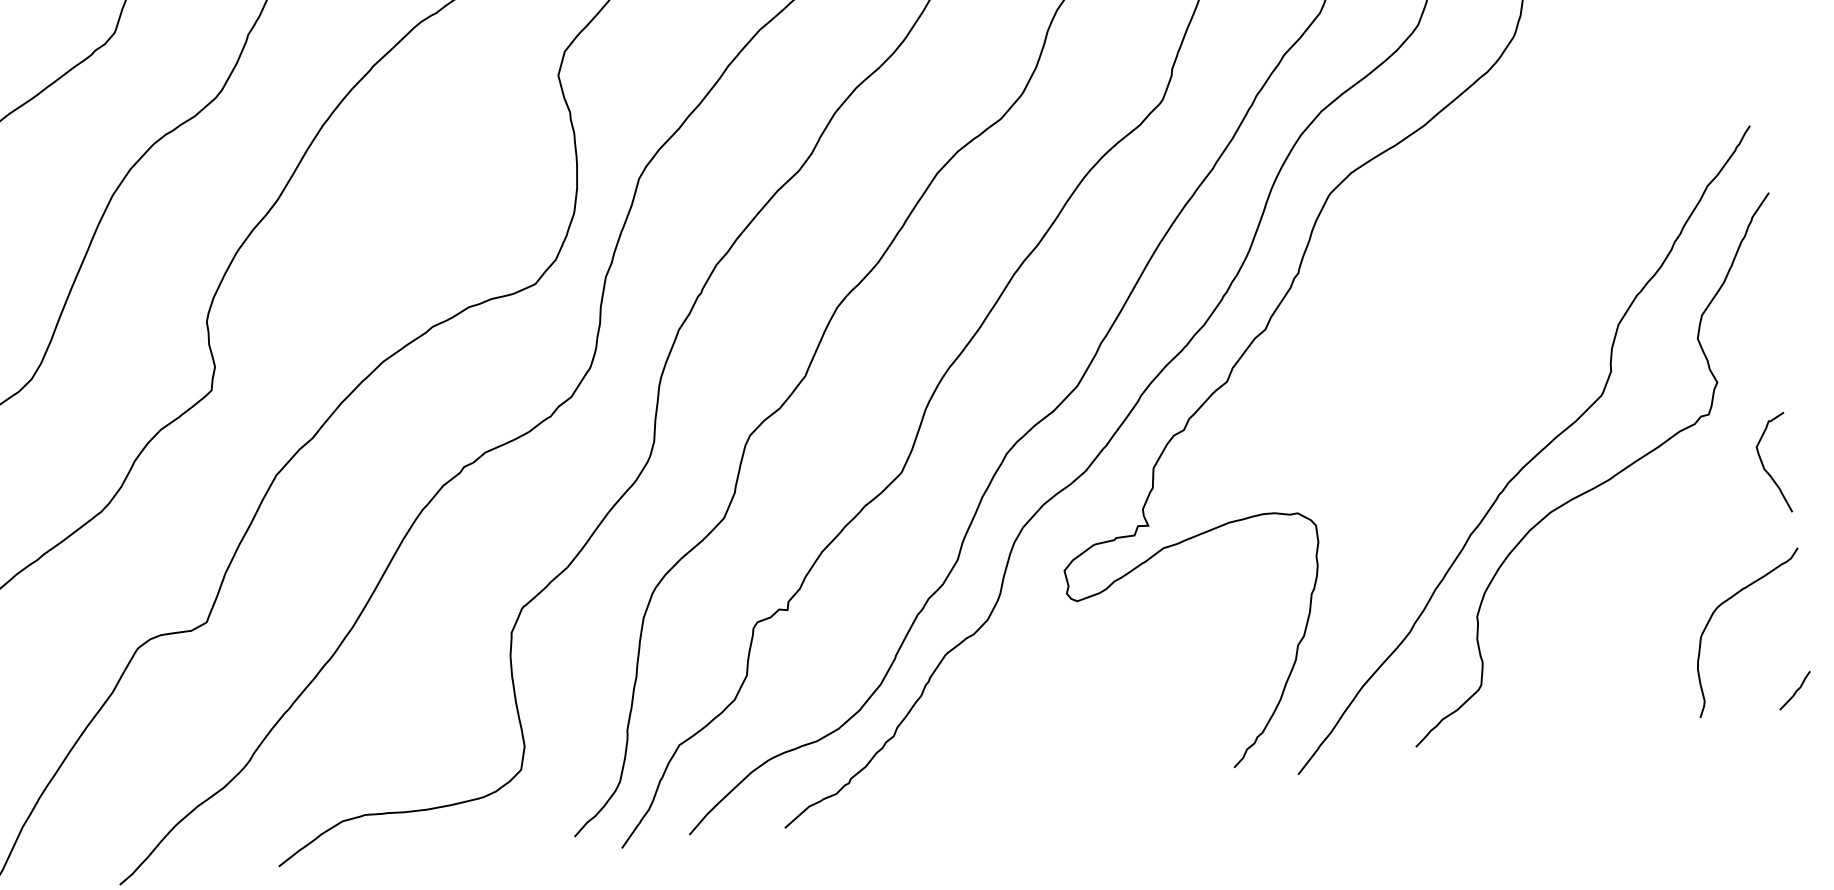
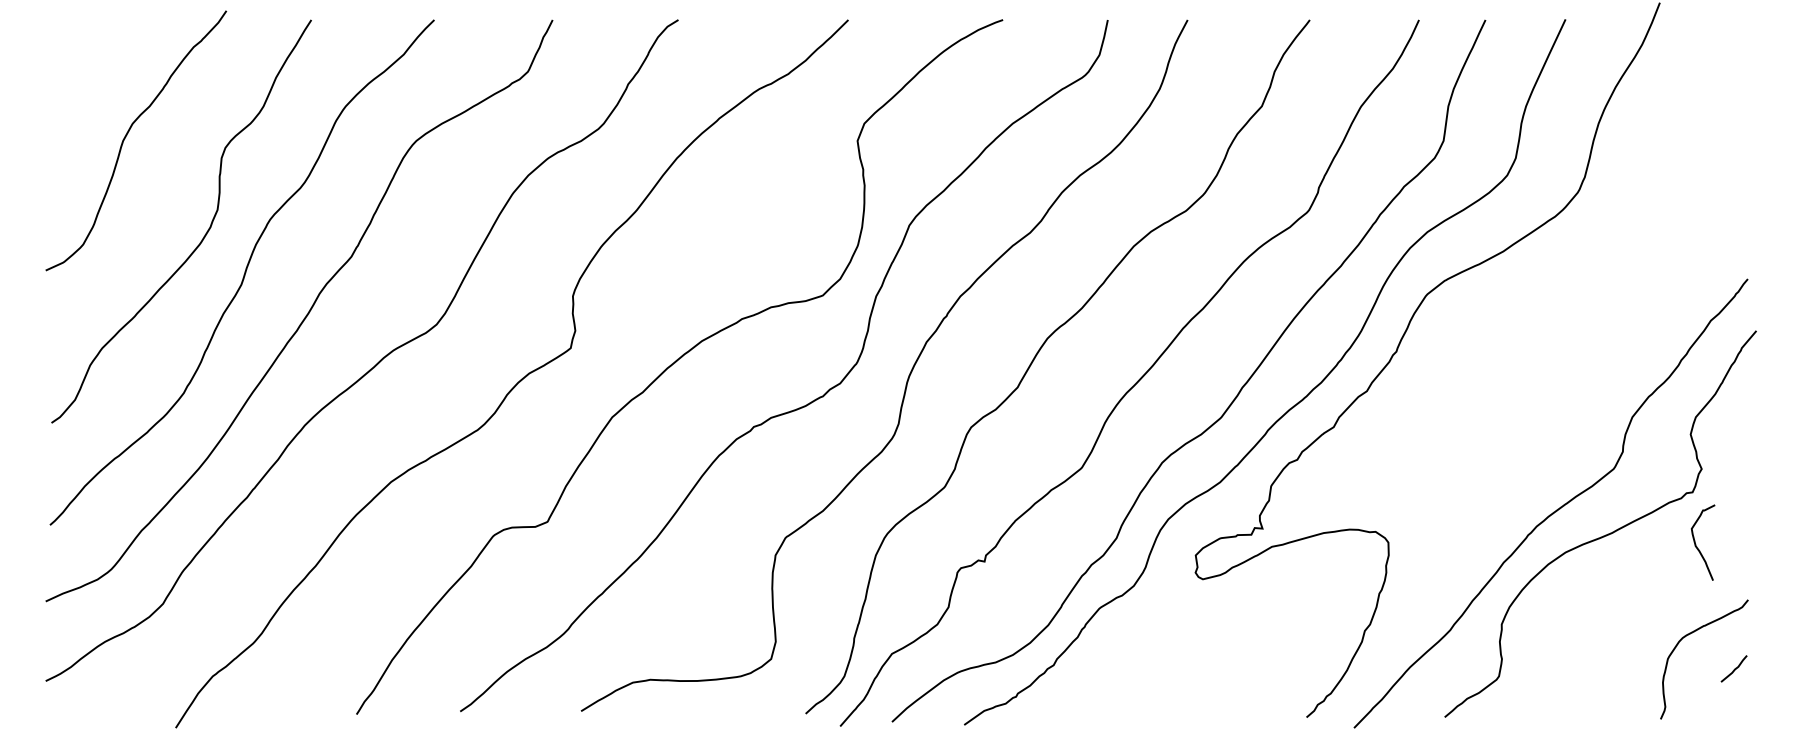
curve: (1766, 469) -> (1697, 546), moved
curve: (1795, 690) -> (1734, 668), moved

